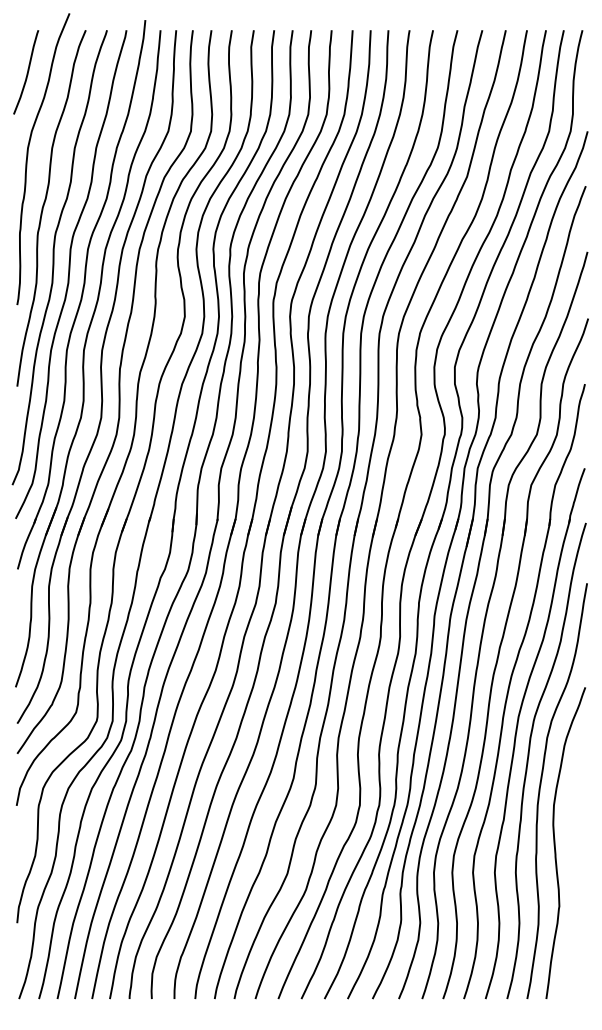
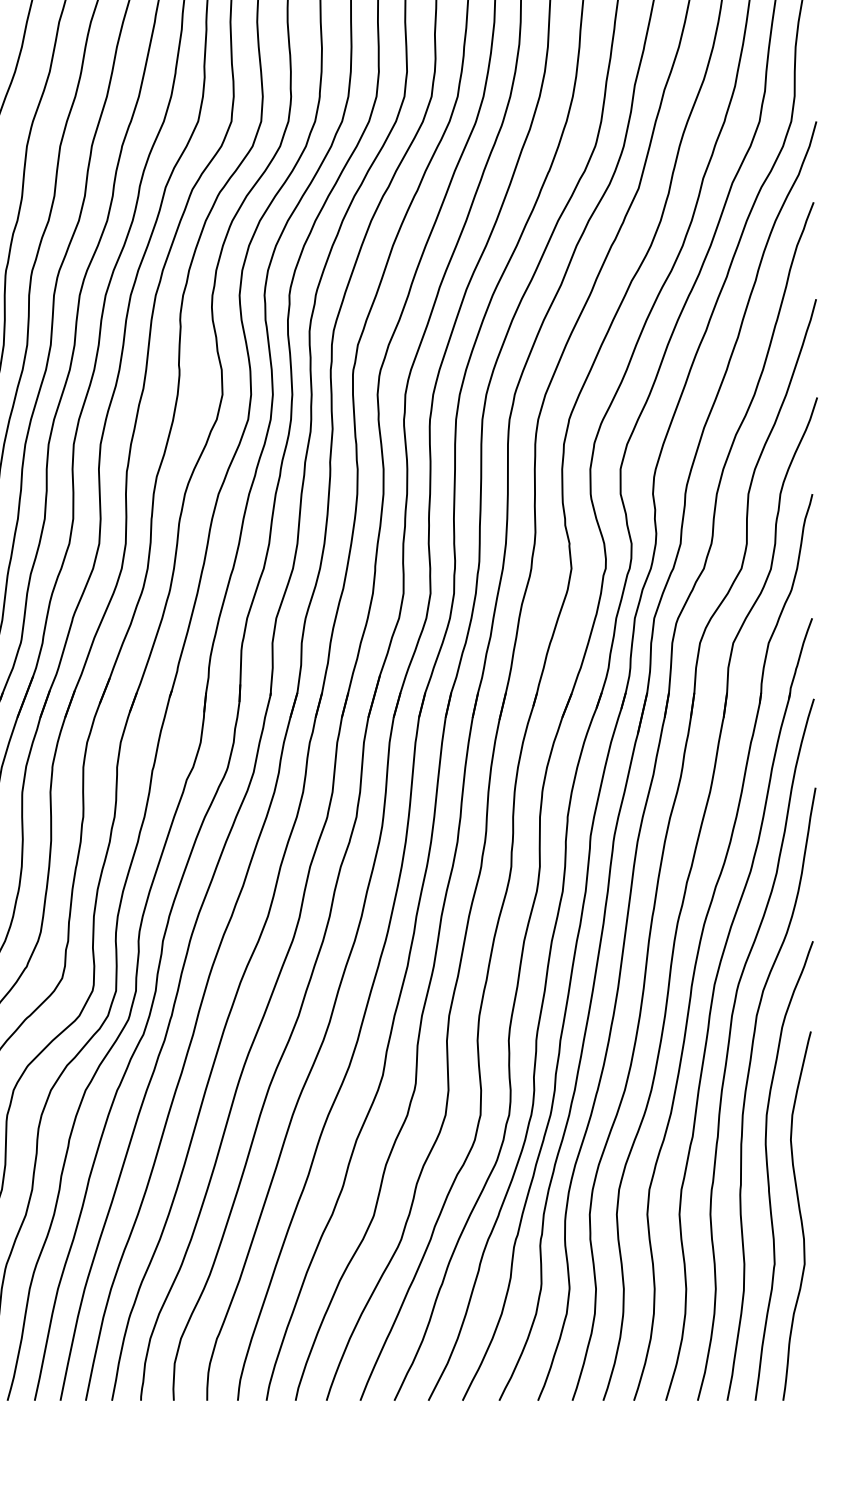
curve: (575, 872) -> (798, 1214), added

